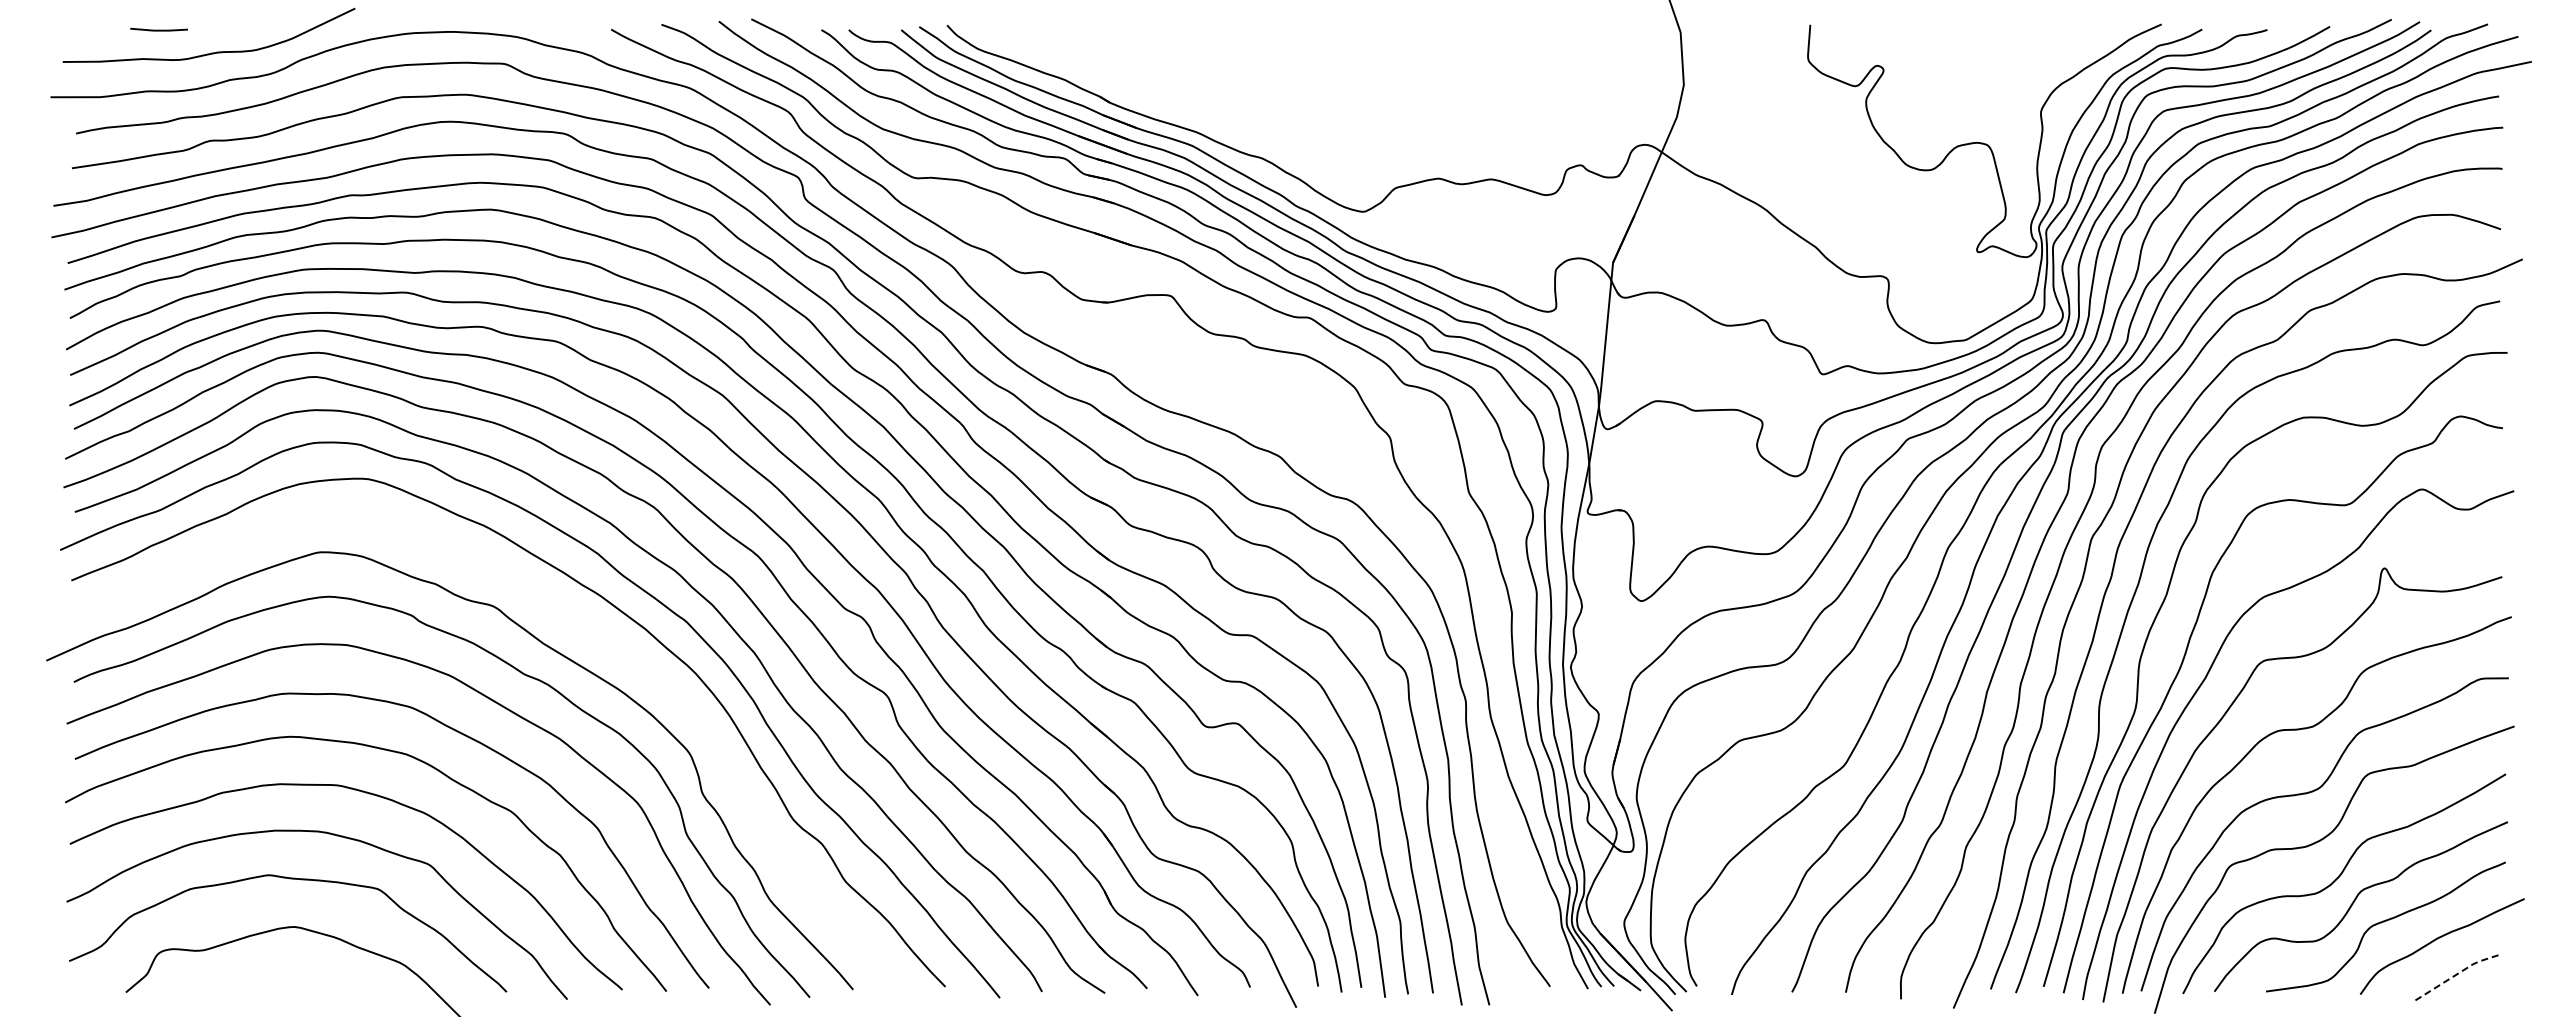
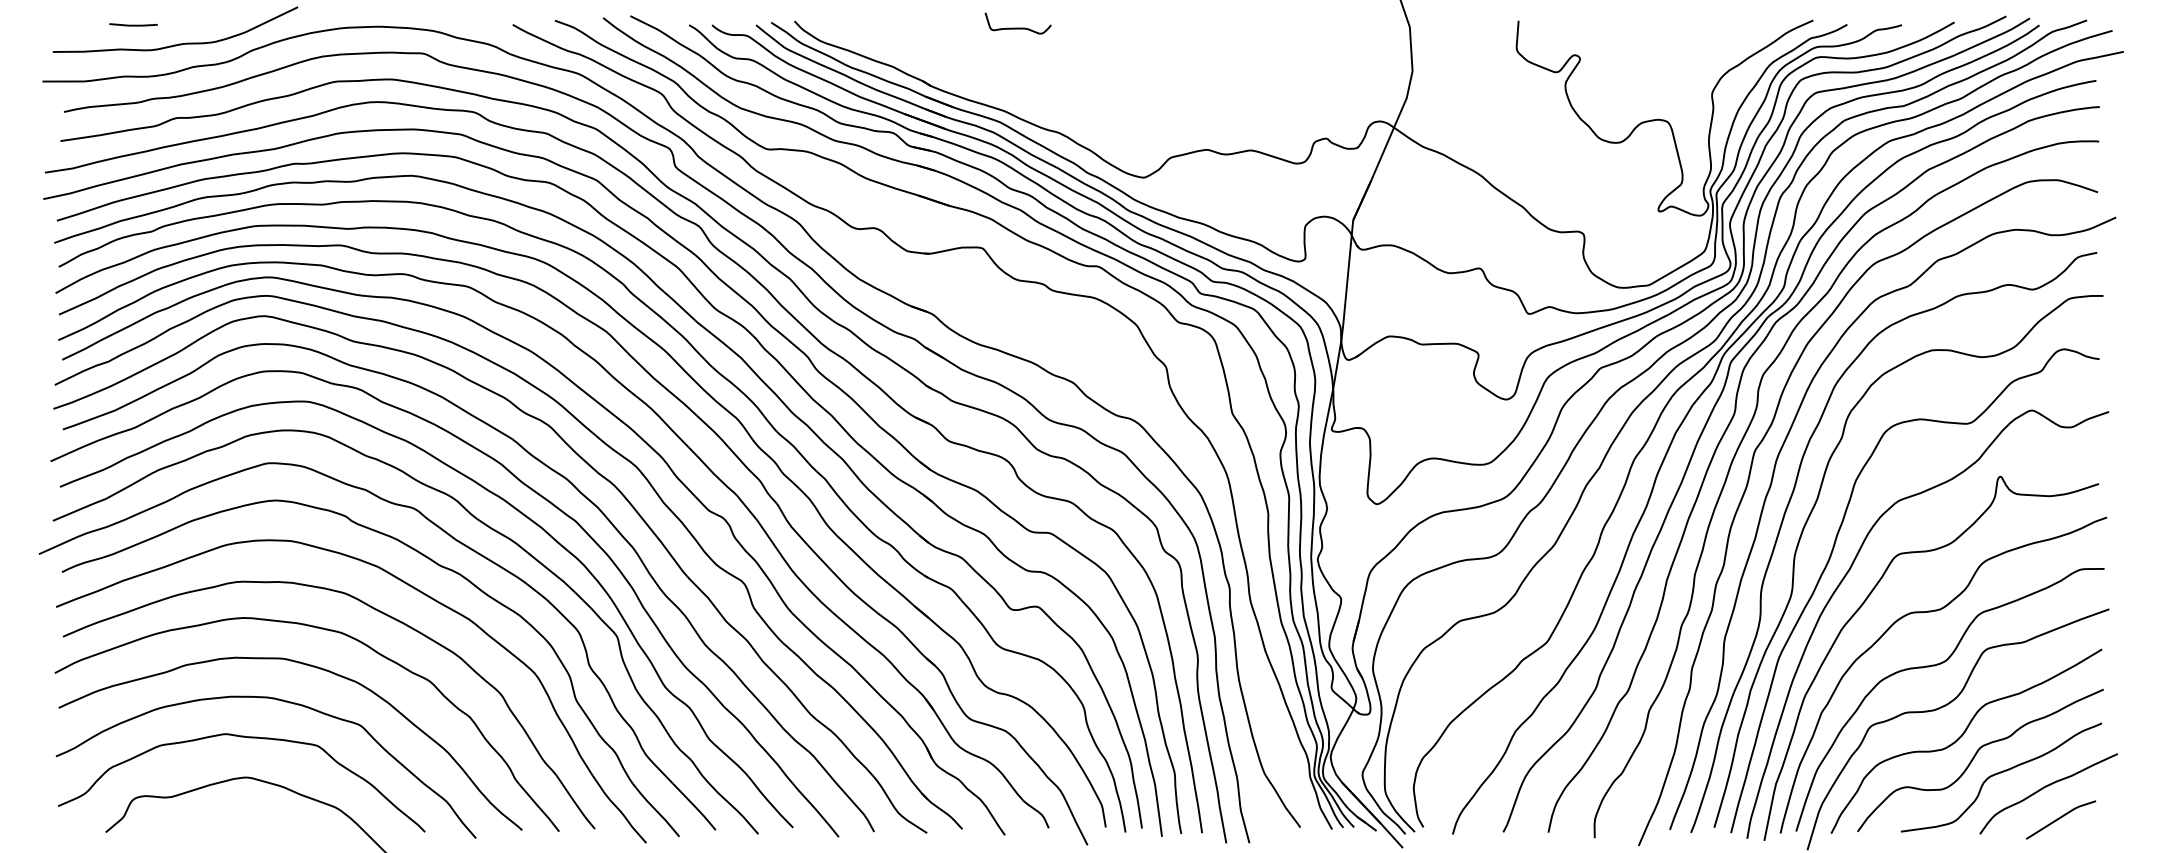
curve: (1213, 33) -> (1018, 28), added
curve: (570, 621) -> (478, 521), added
line: (2456, 974) -> (2060, 817), dashed -> solid

